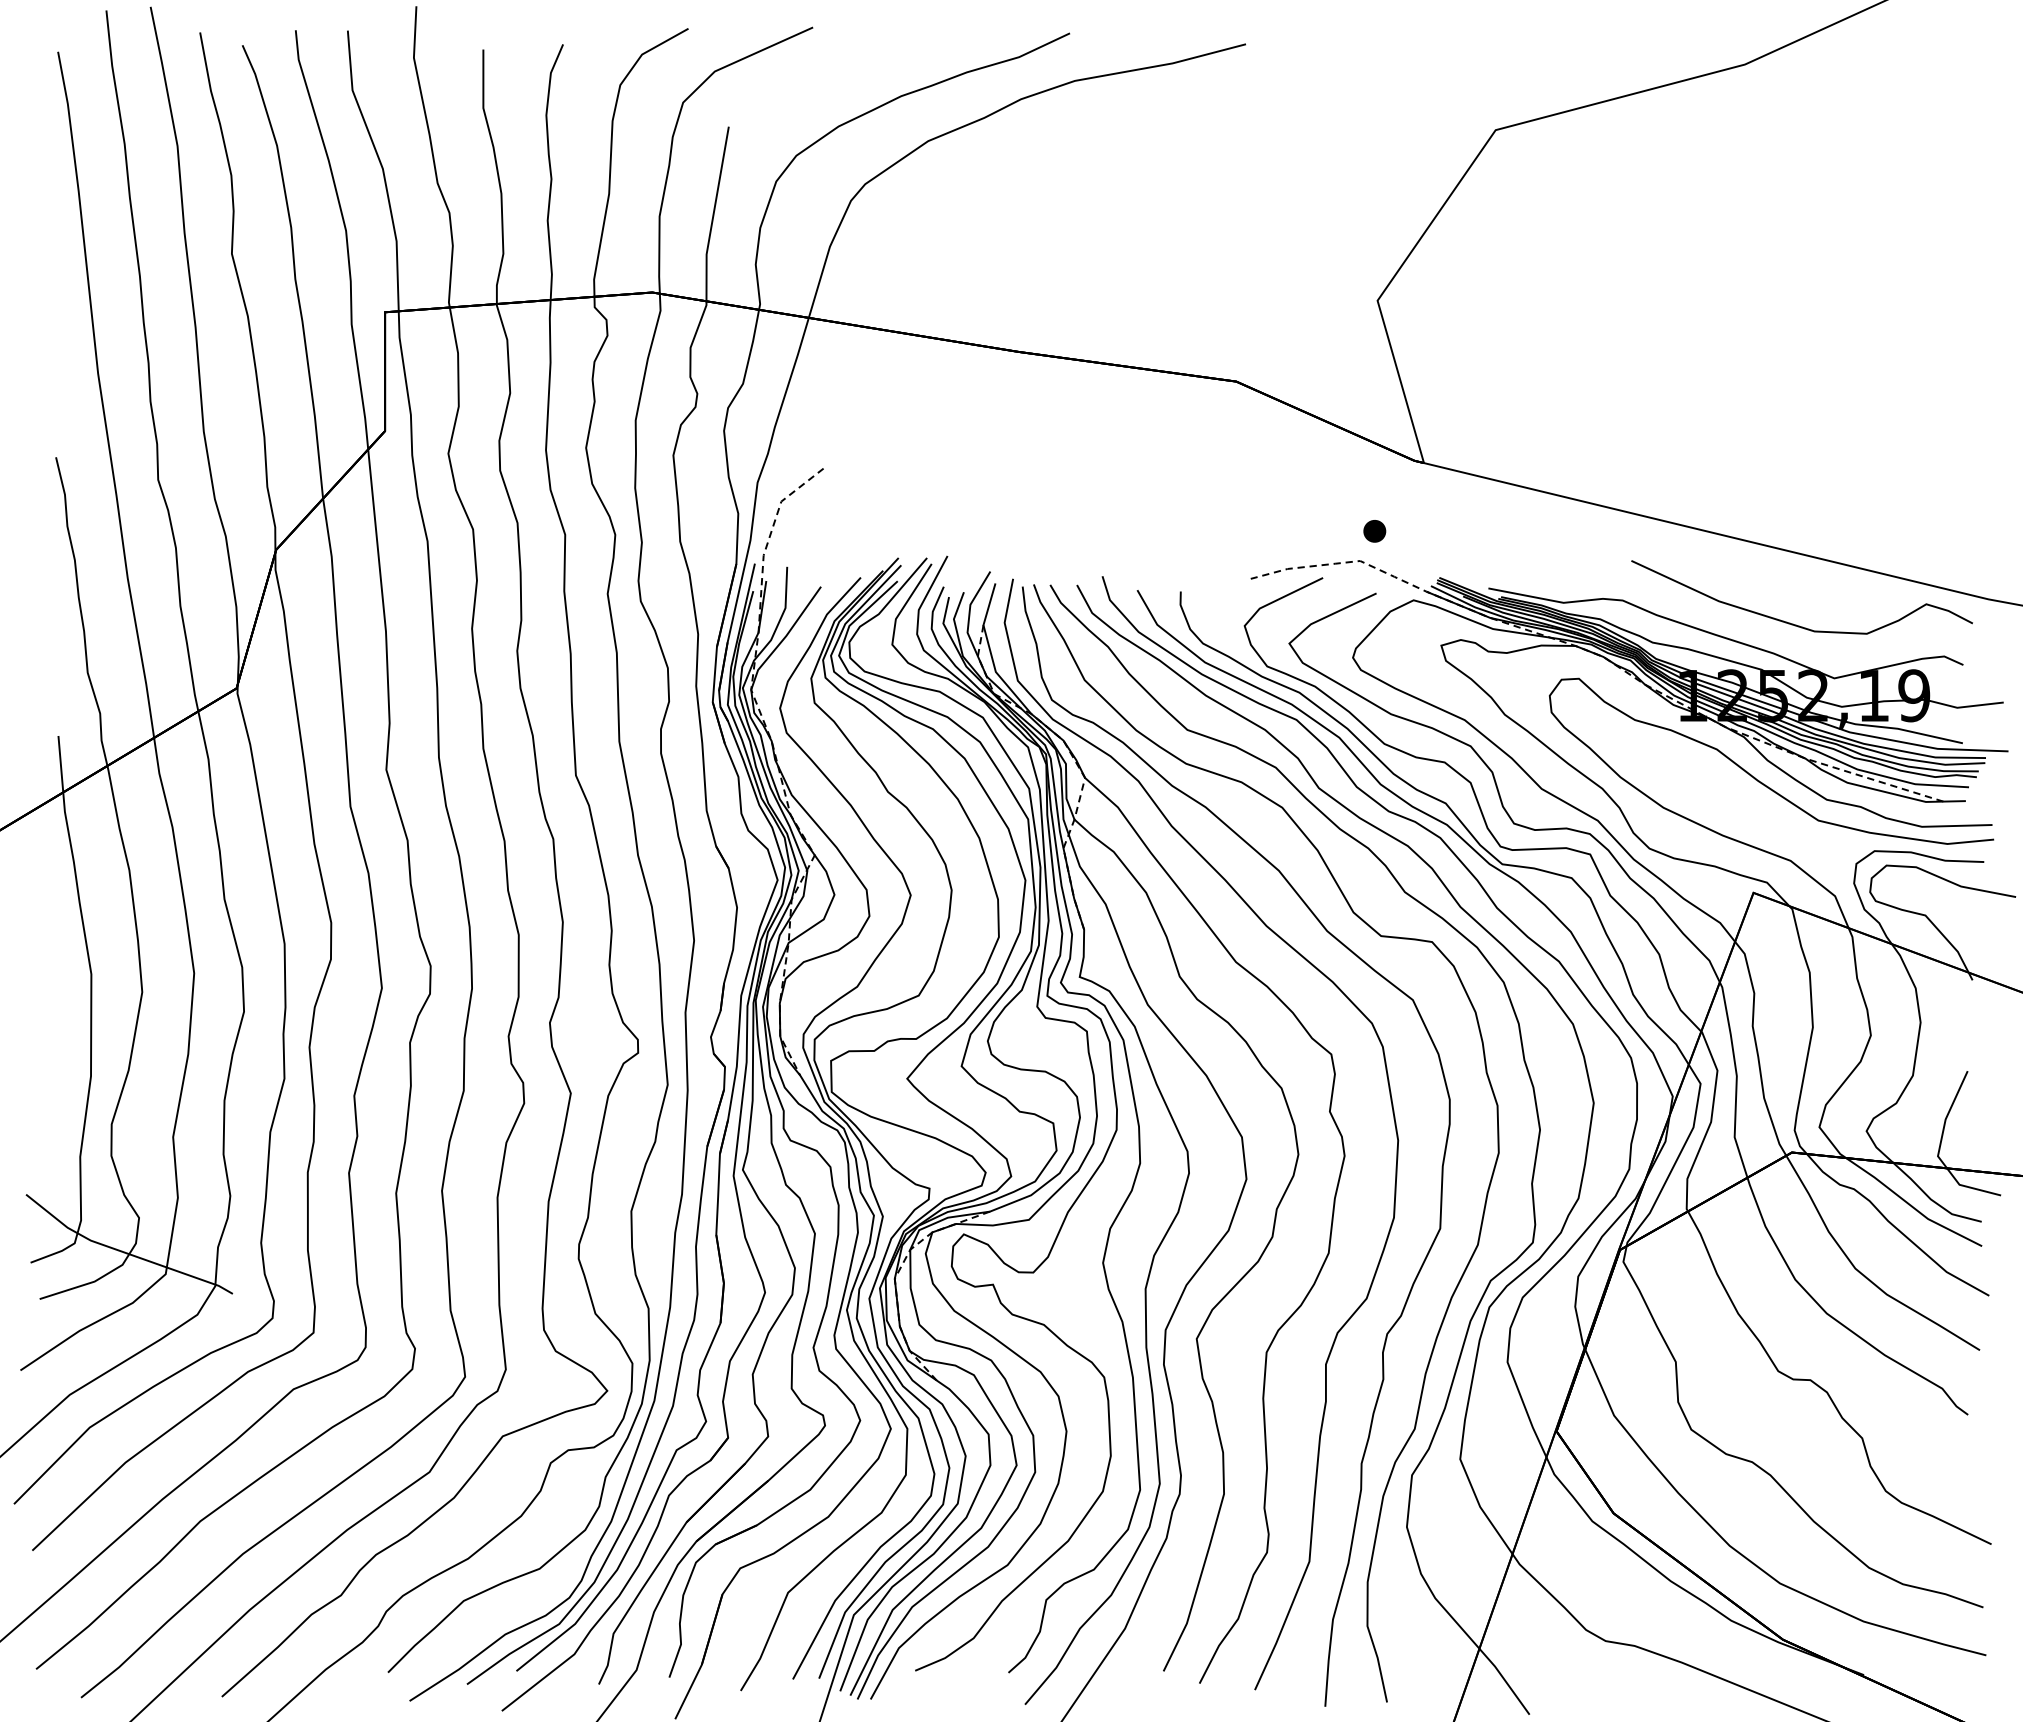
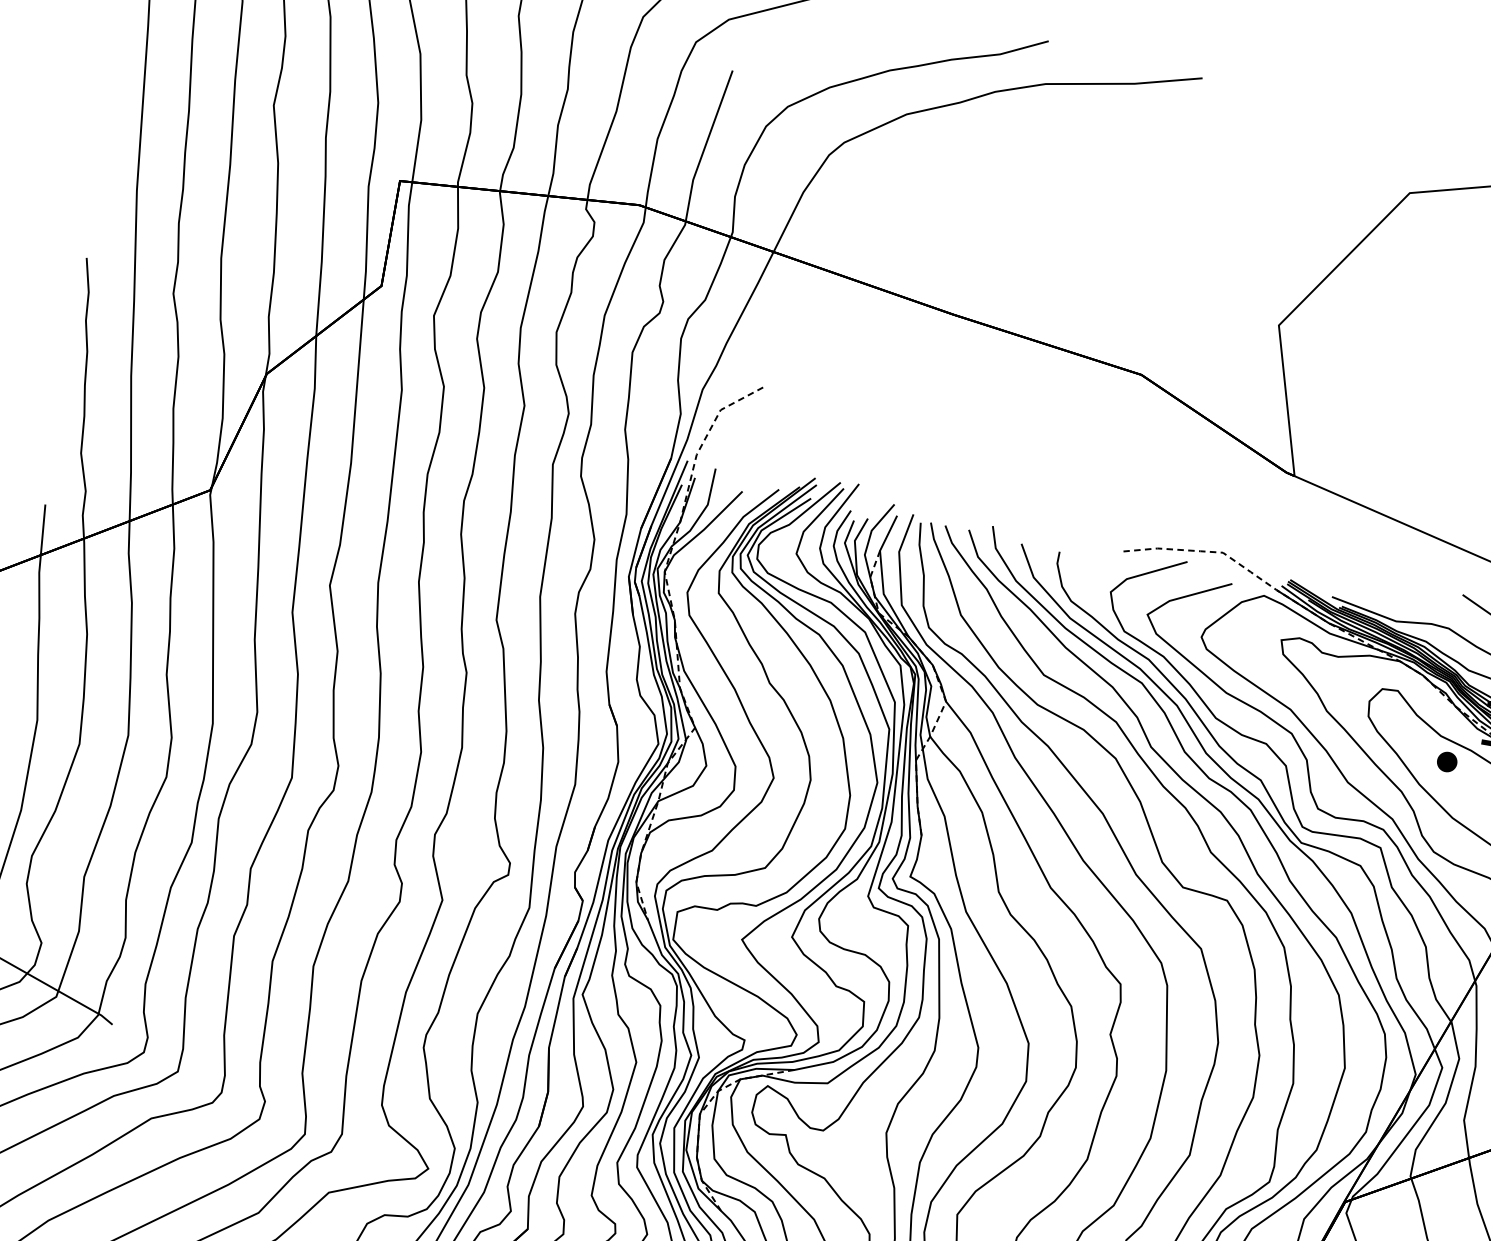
part: (1374, 531) -> (1446, 762), moved

